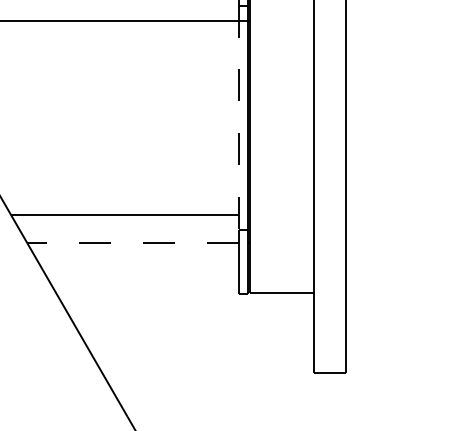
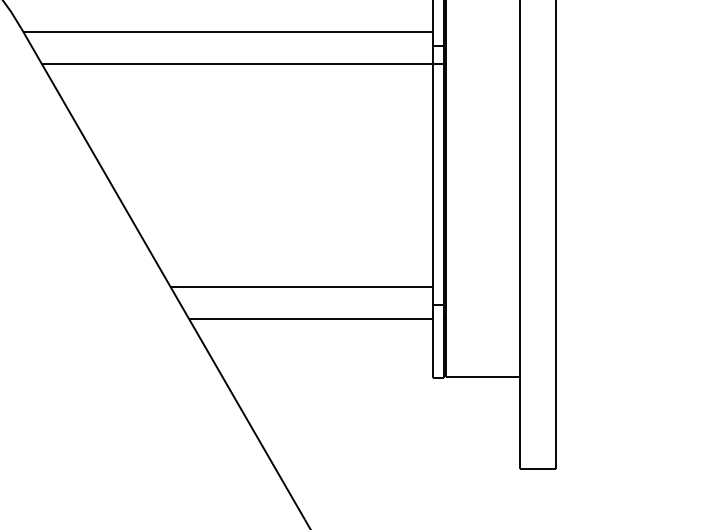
line: (239, 117) -> (433, 175), dashed -> solid
line: (133, 242) -> (311, 319), dashed -> solid

